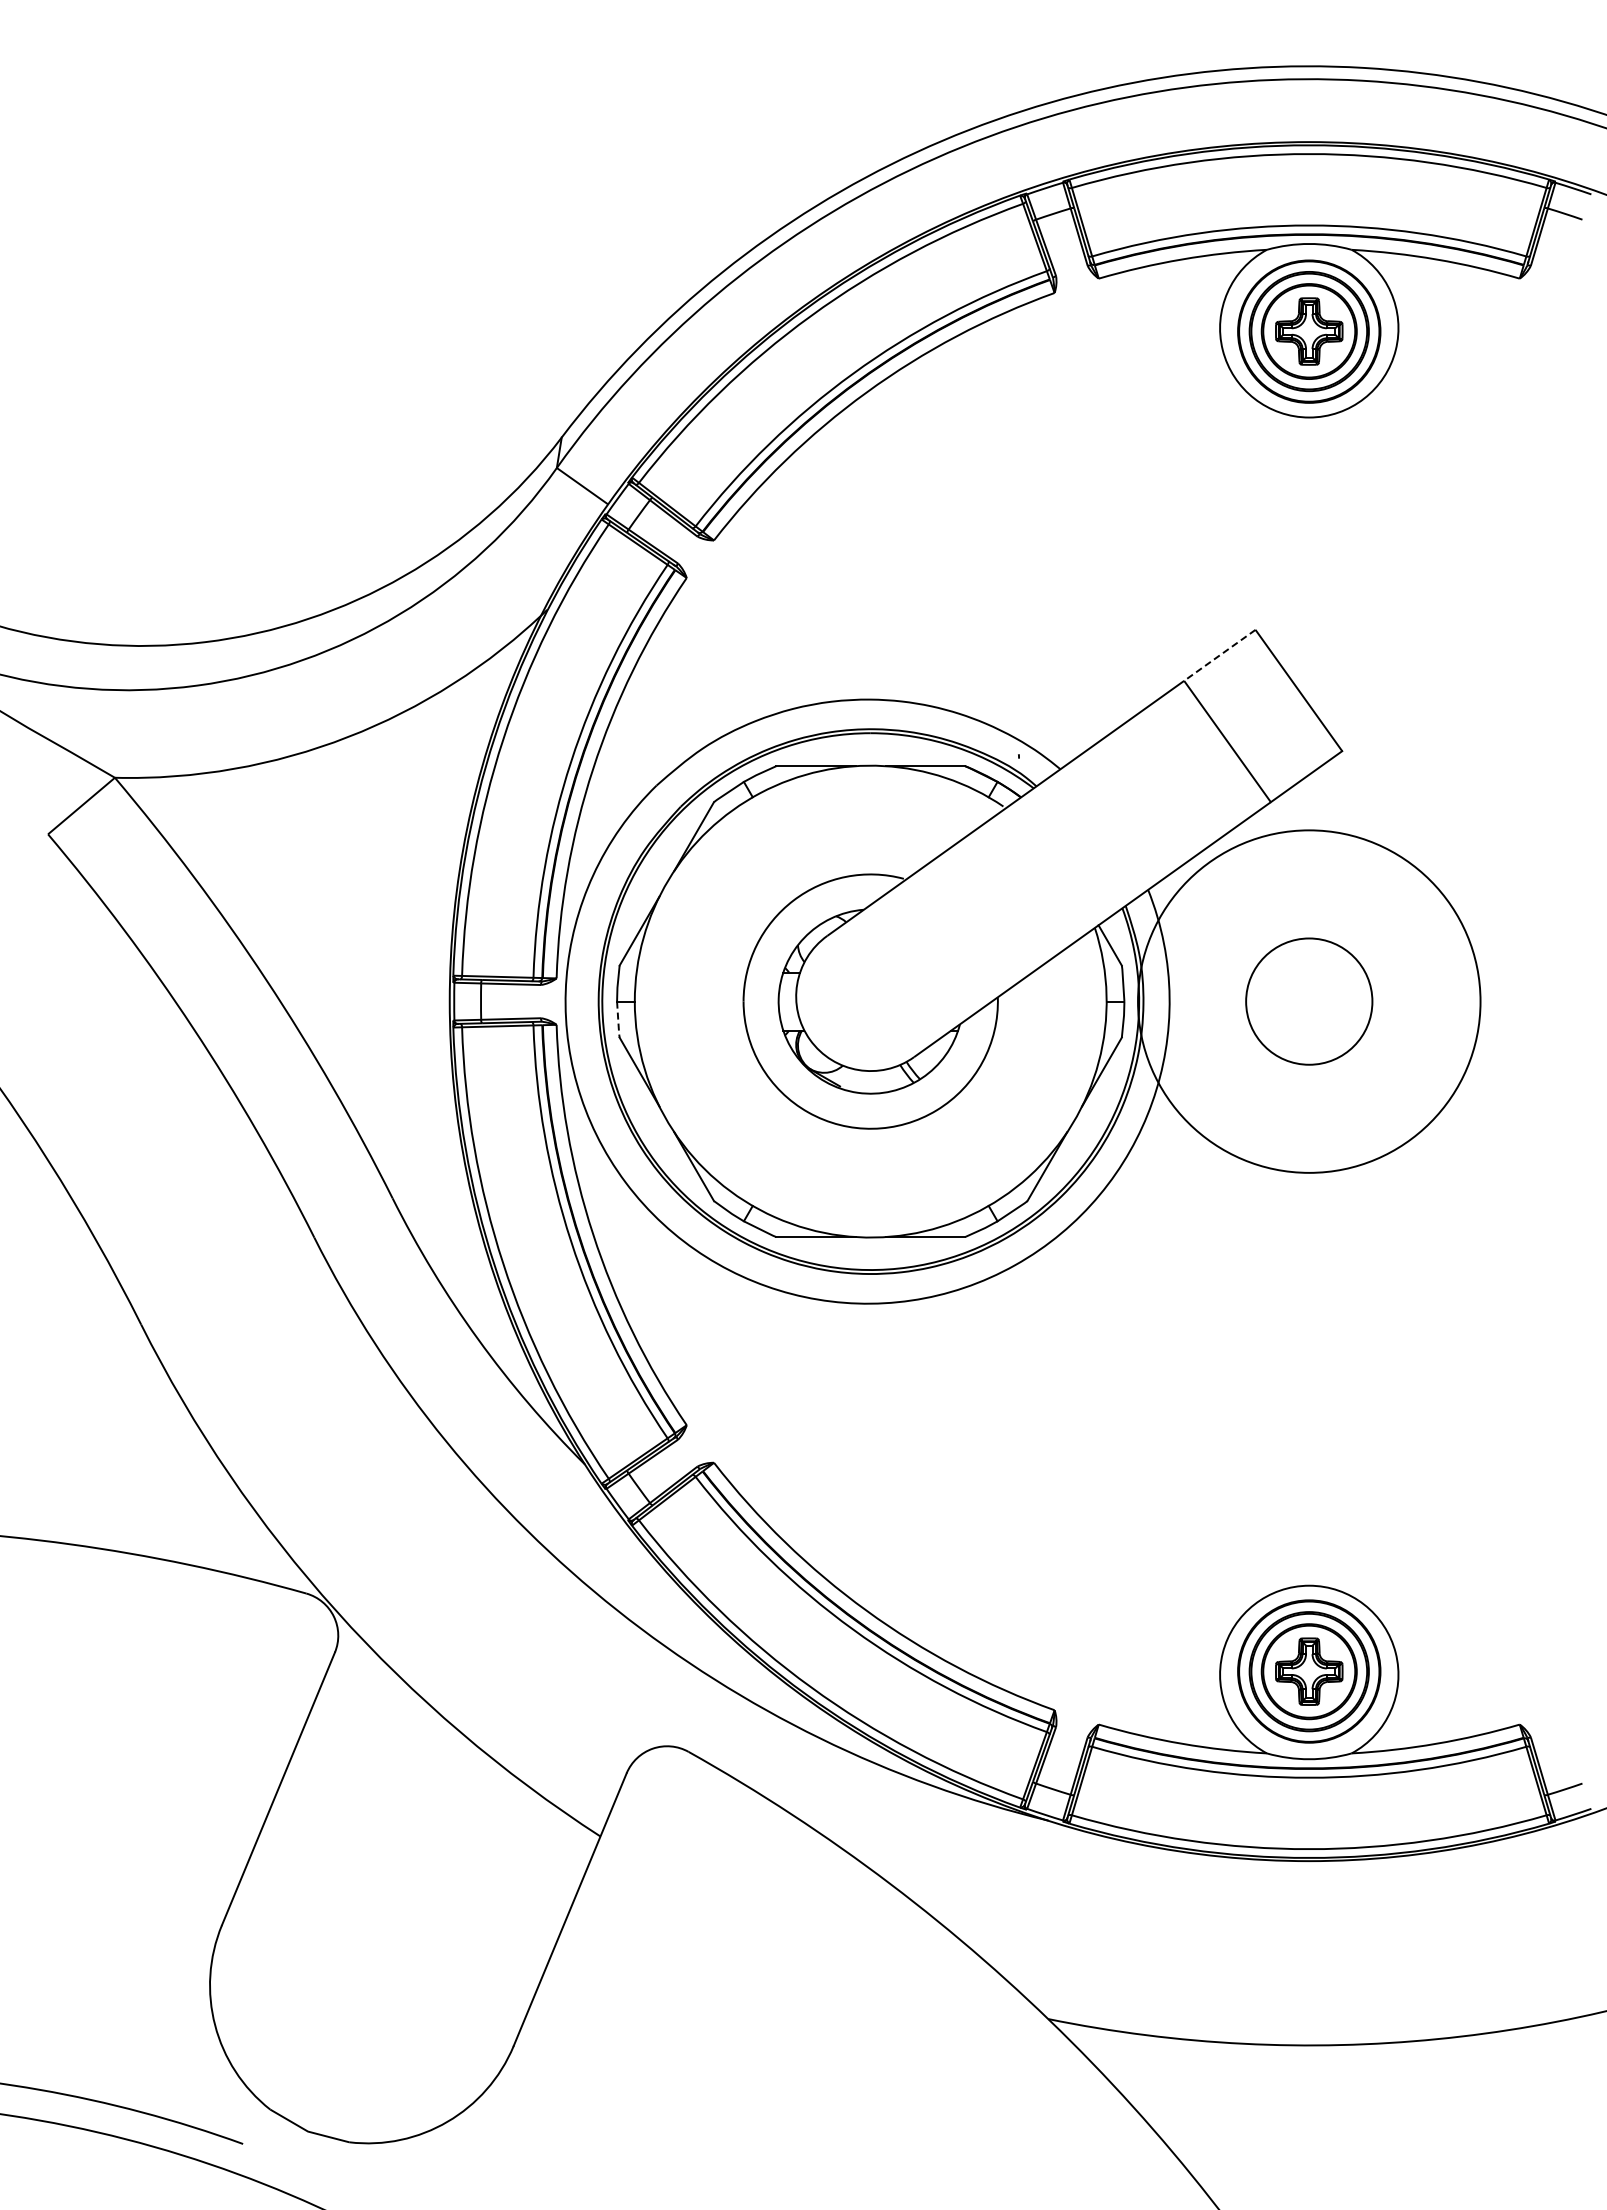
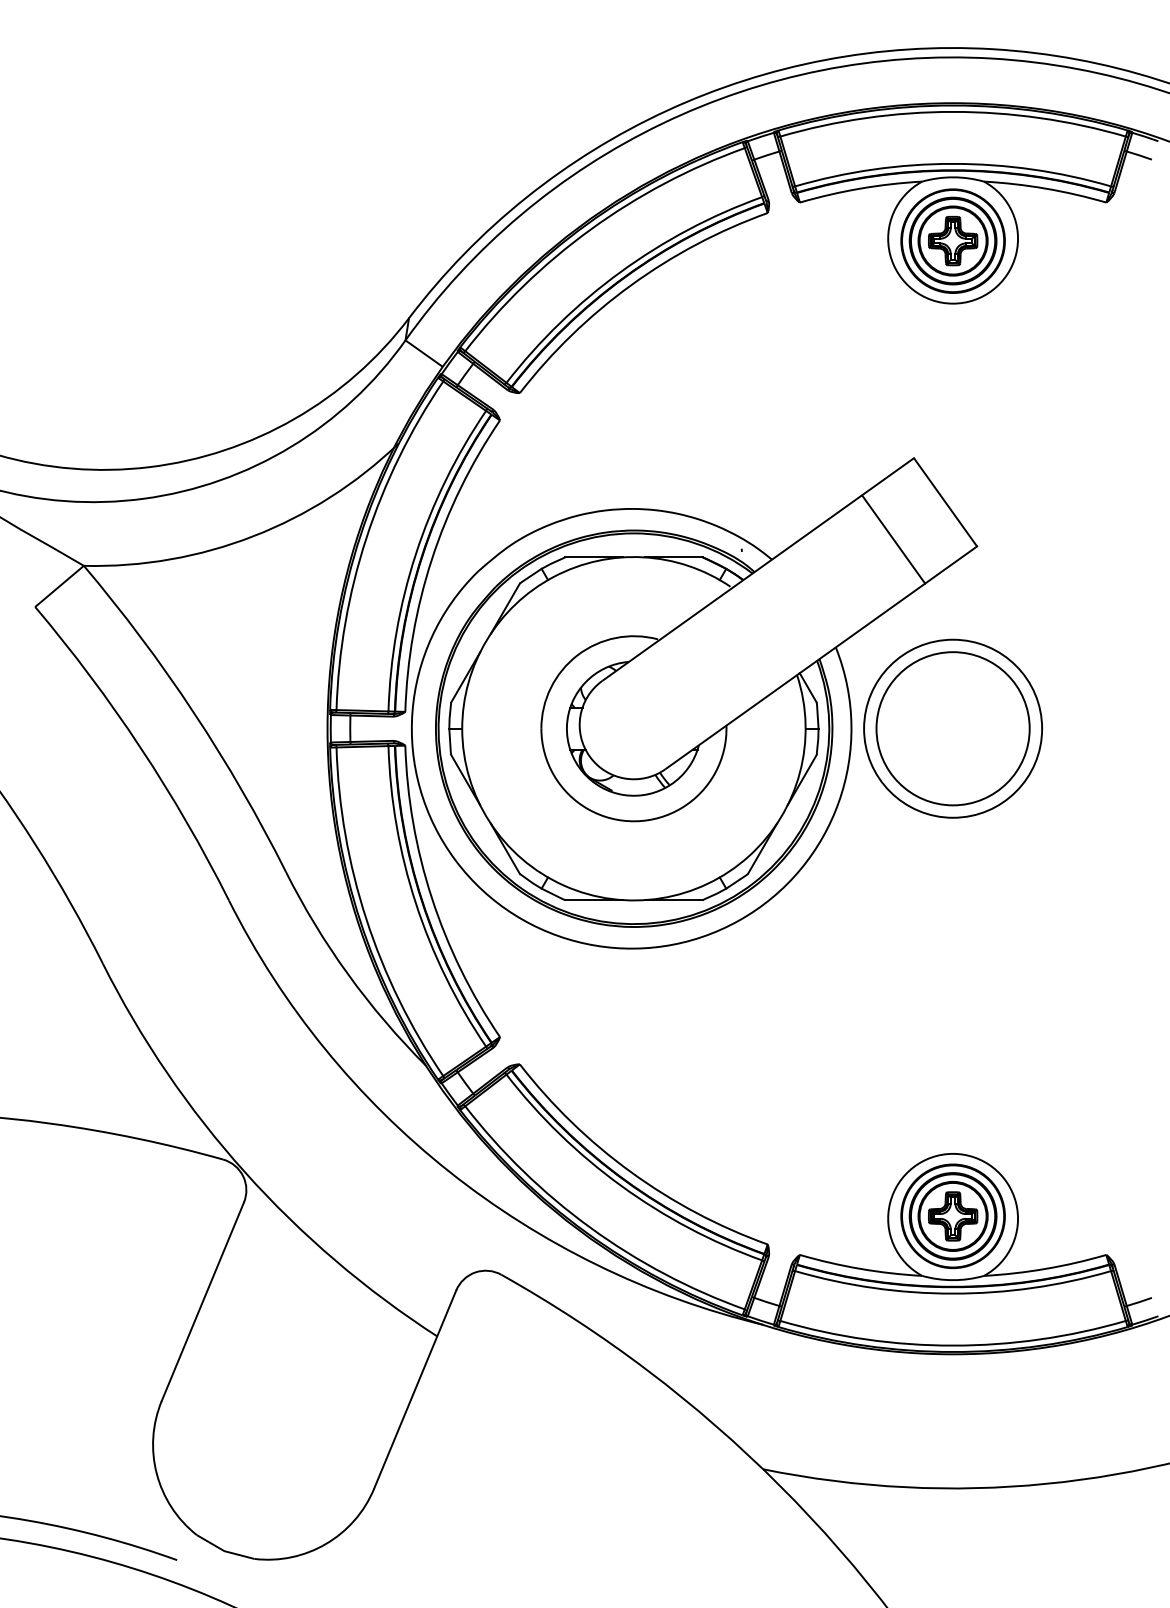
line: (1219, 655) -> (887, 476), dashed -> solid
circle: (1308, 1001) -> (952, 728), size x0.71
circle: (1309, 1001) -> (953, 728), size x1.67
line: (618, 1020) -> (450, 742), dashed -> solid

